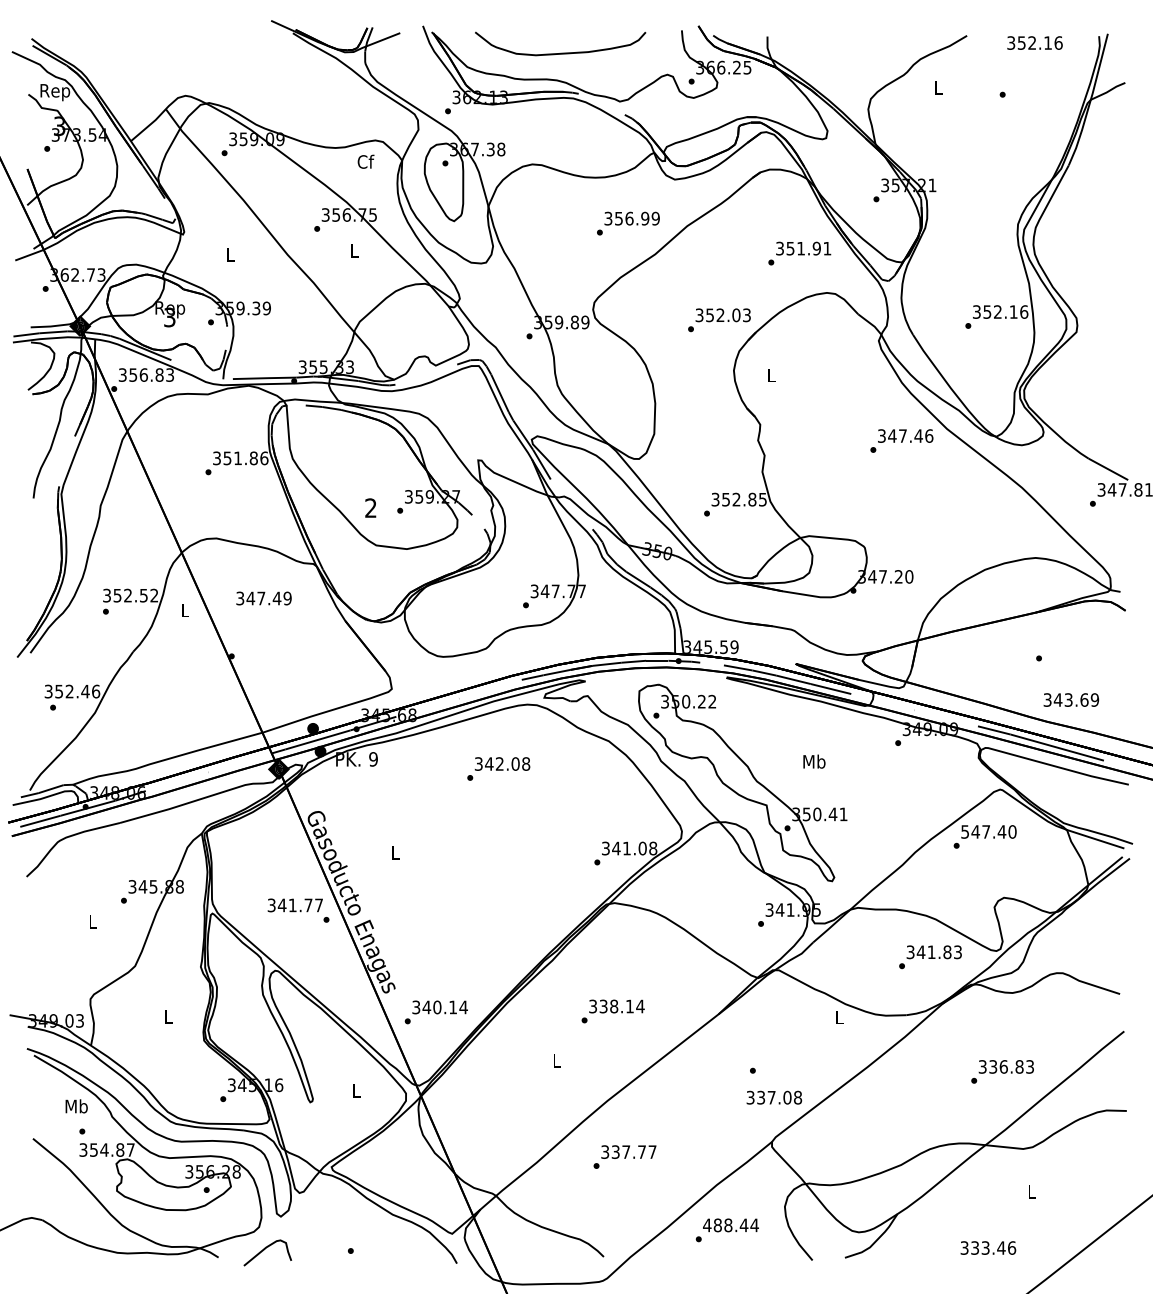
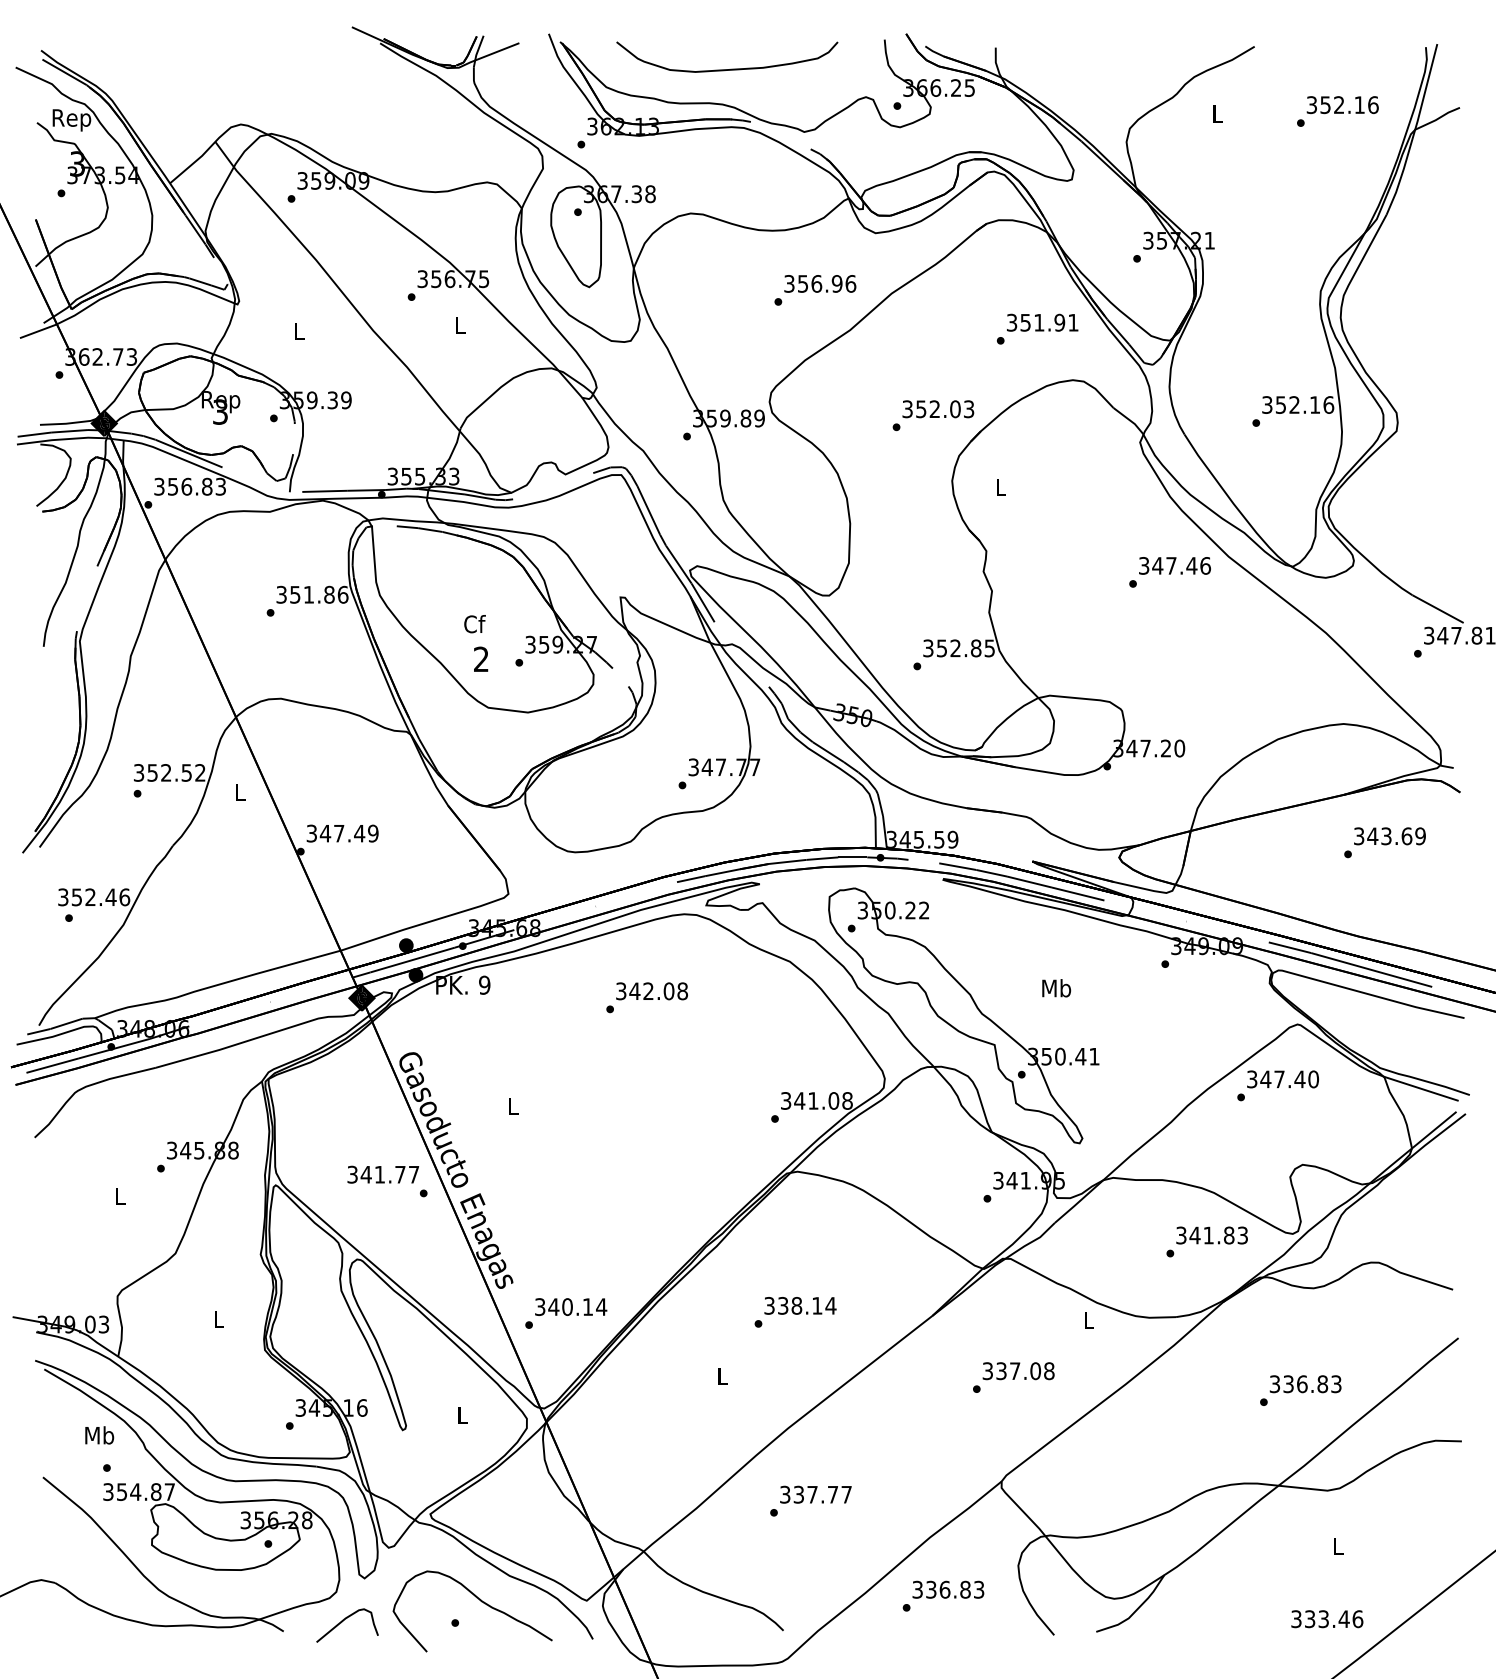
text: (1034, 43) -> (1342, 105), moved
text: (365, 162) -> (474, 624), moved
text: (655, 218) -> (850, 283), 356.99 -> 356.96
text: (263, 598) -> (342, 833), moved
text: (1071, 700) -> (1389, 836), moved
text: (965, 831) -> (1252, 1078), 547.40 -> 347.40
text: (774, 1097) -> (1018, 1371), moved
text: (731, 1225) -> (948, 1589), 488.44 -> 336.83
curve: (371, 1235) -> (481, 1602), added
text: (988, 1248) -> (1327, 1619), moved

